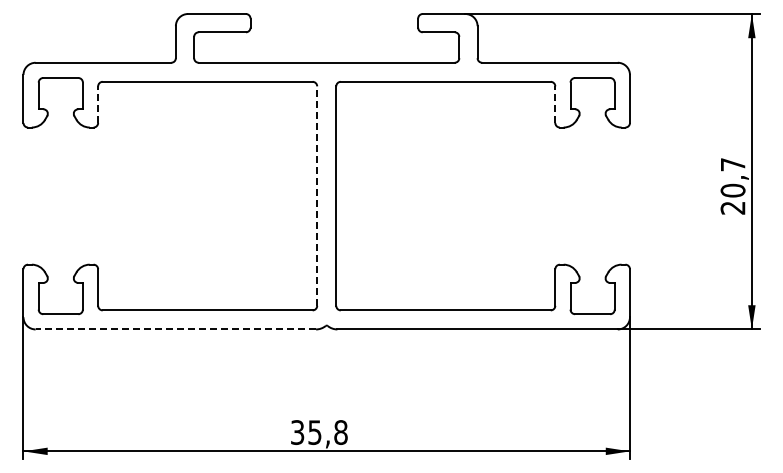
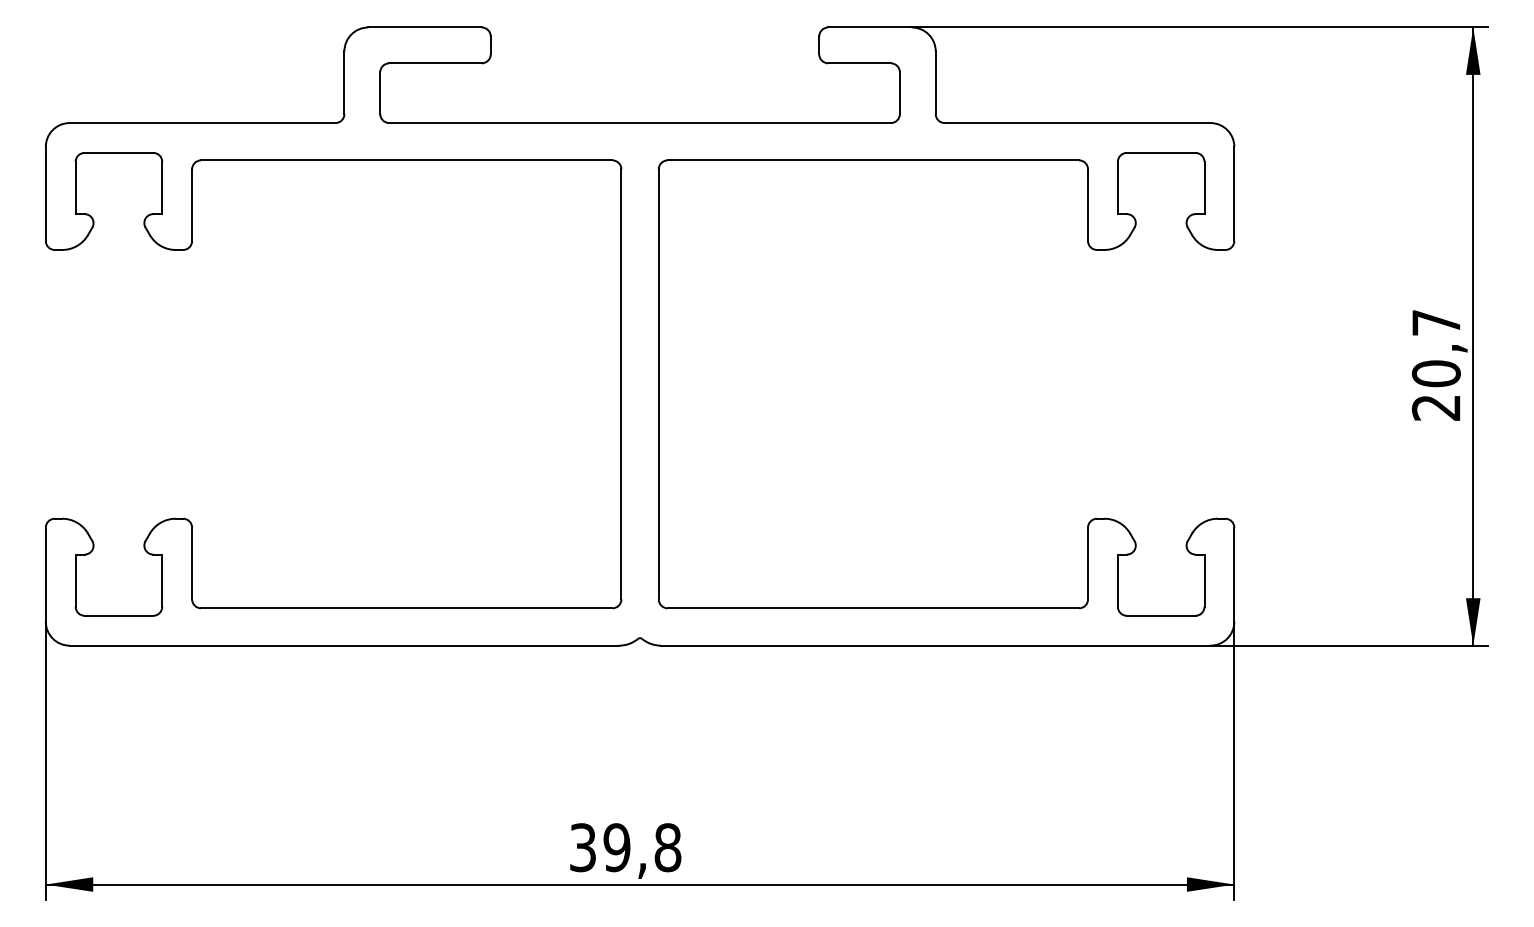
line: (98, 104) -> (192, 204), dashed -> solid
line: (555, 104) -> (1088, 204), dashed -> solid
line: (317, 196) -> (621, 385), dashed -> solid
line: (175, 329) -> (343, 645), dashed -> solid
text: (314, 432) -> (616, 847), 35,8 -> 39,8

